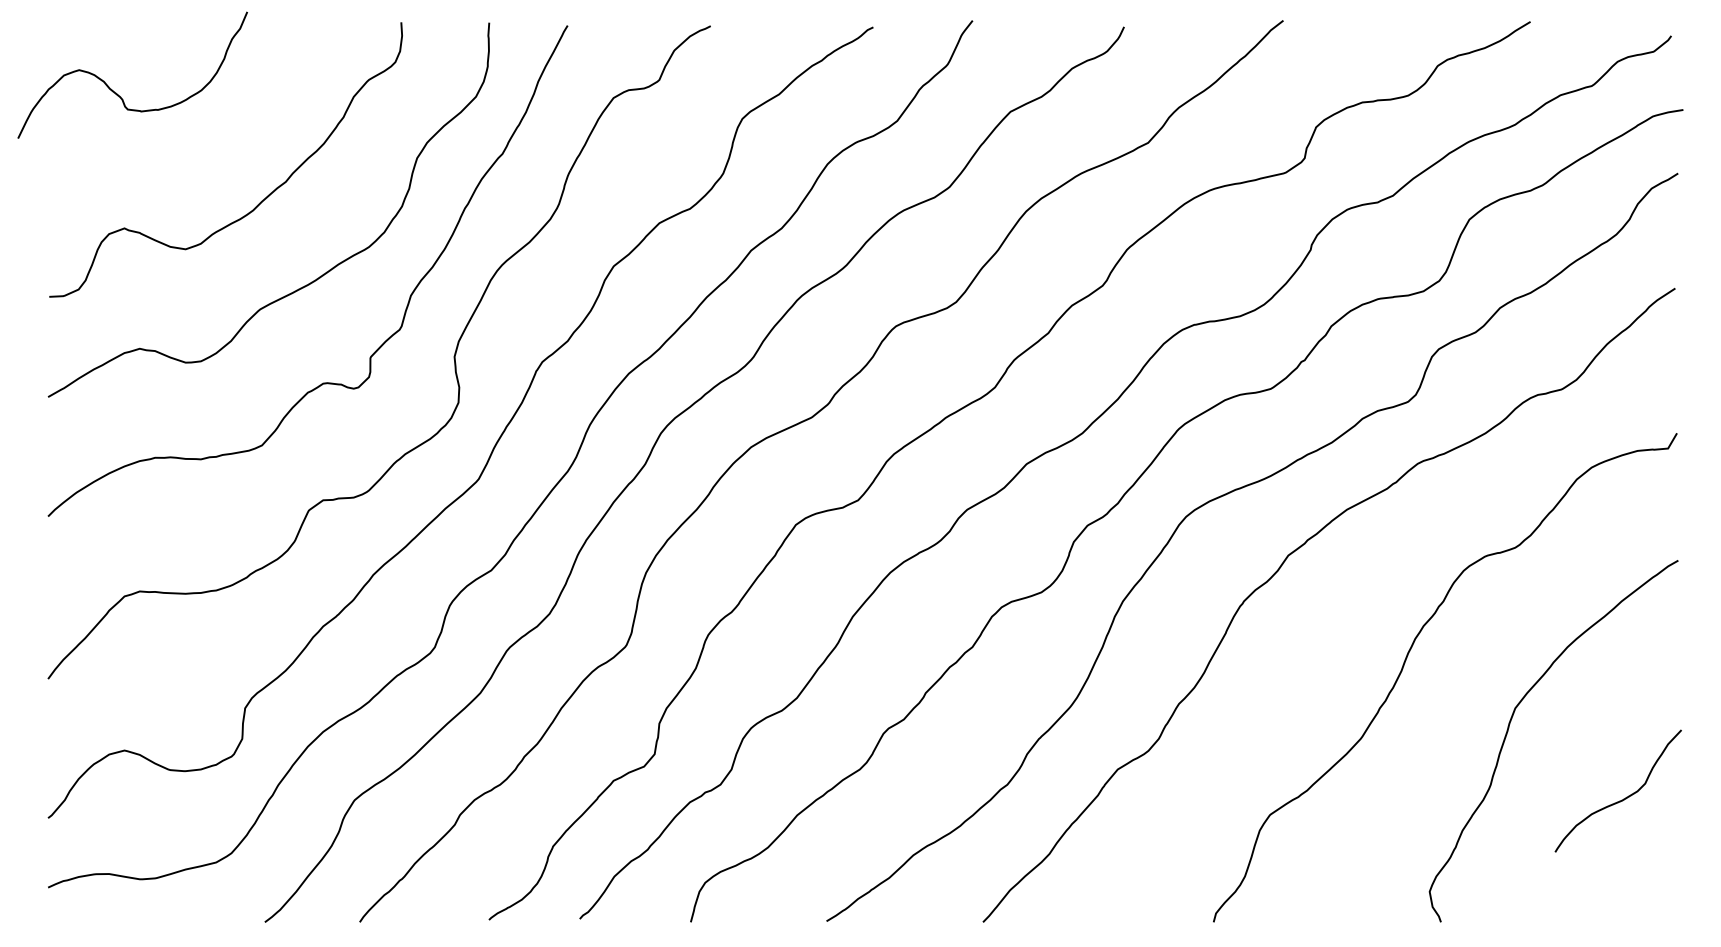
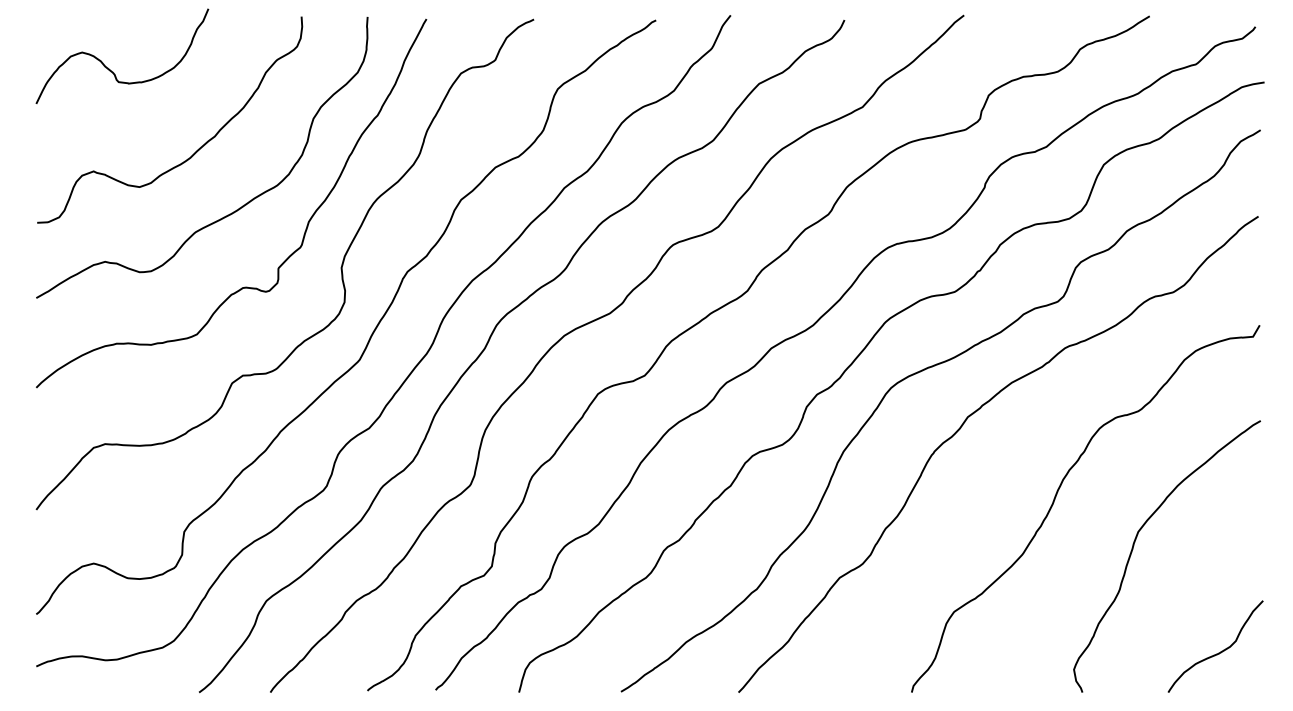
curve: (116, 92) -> (110, 69), moved
curve: (1621, 799) -> (1218, 652), moved

